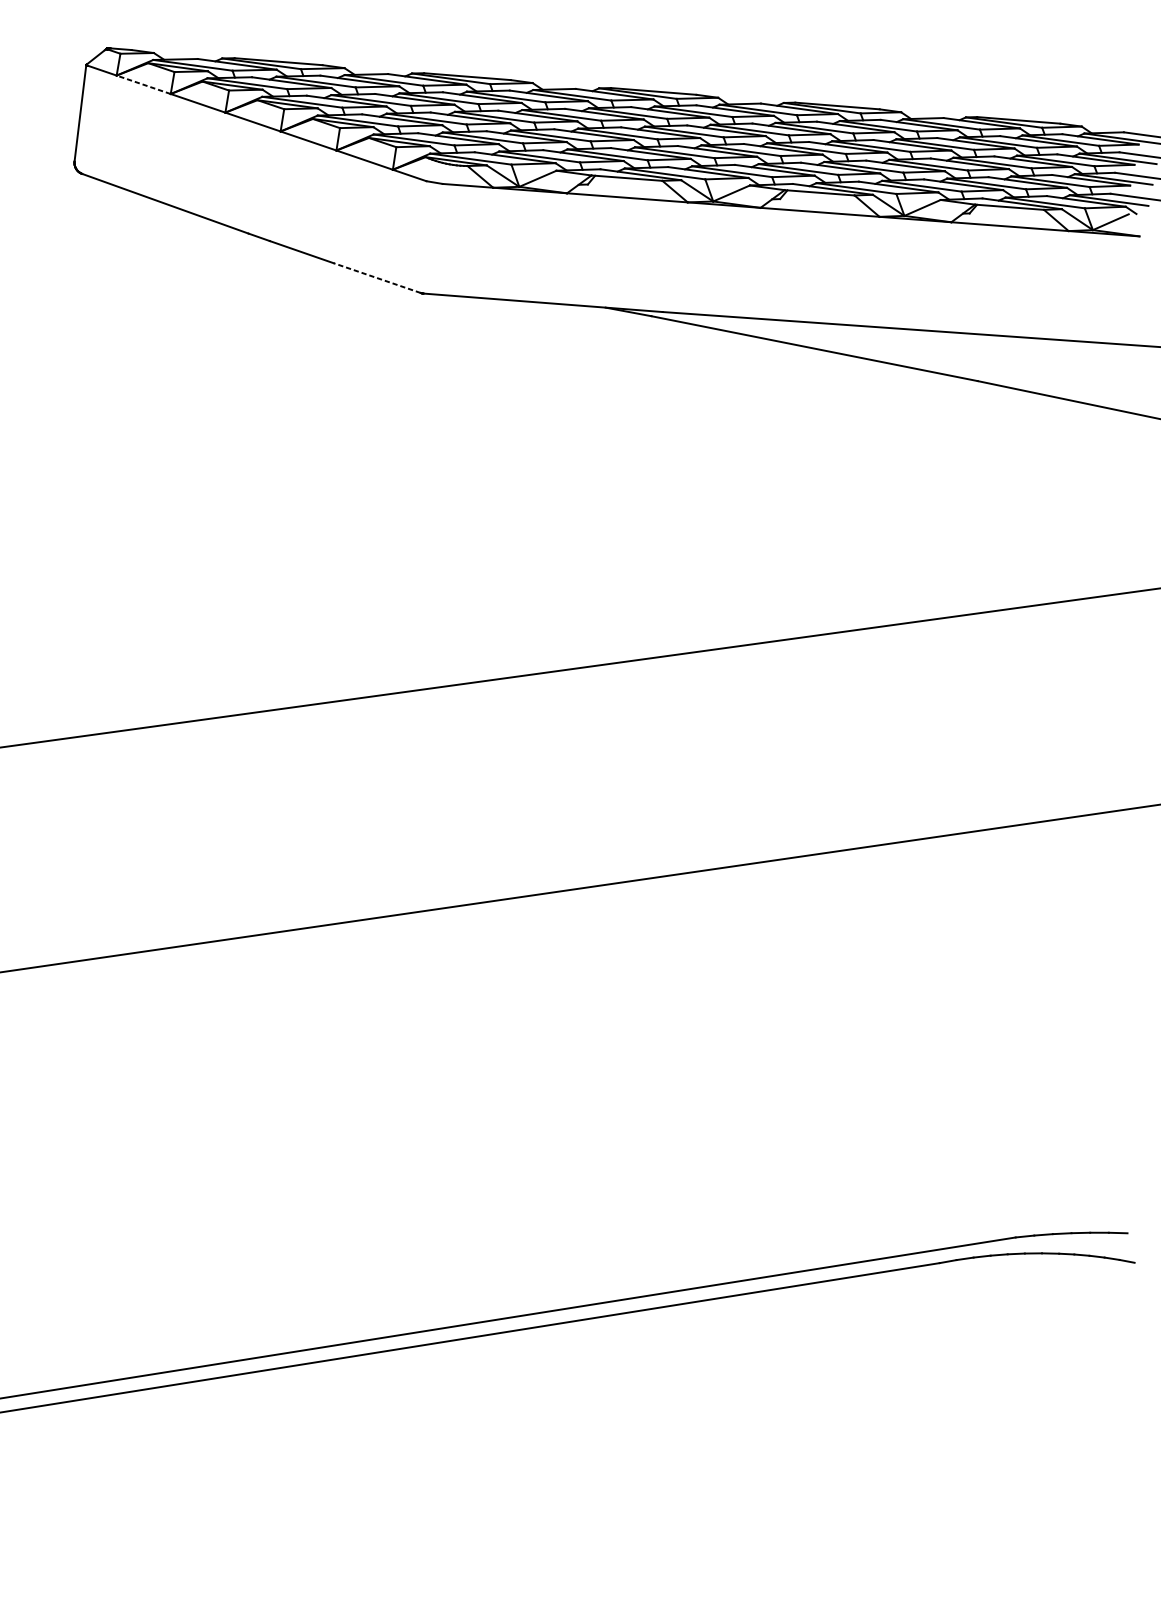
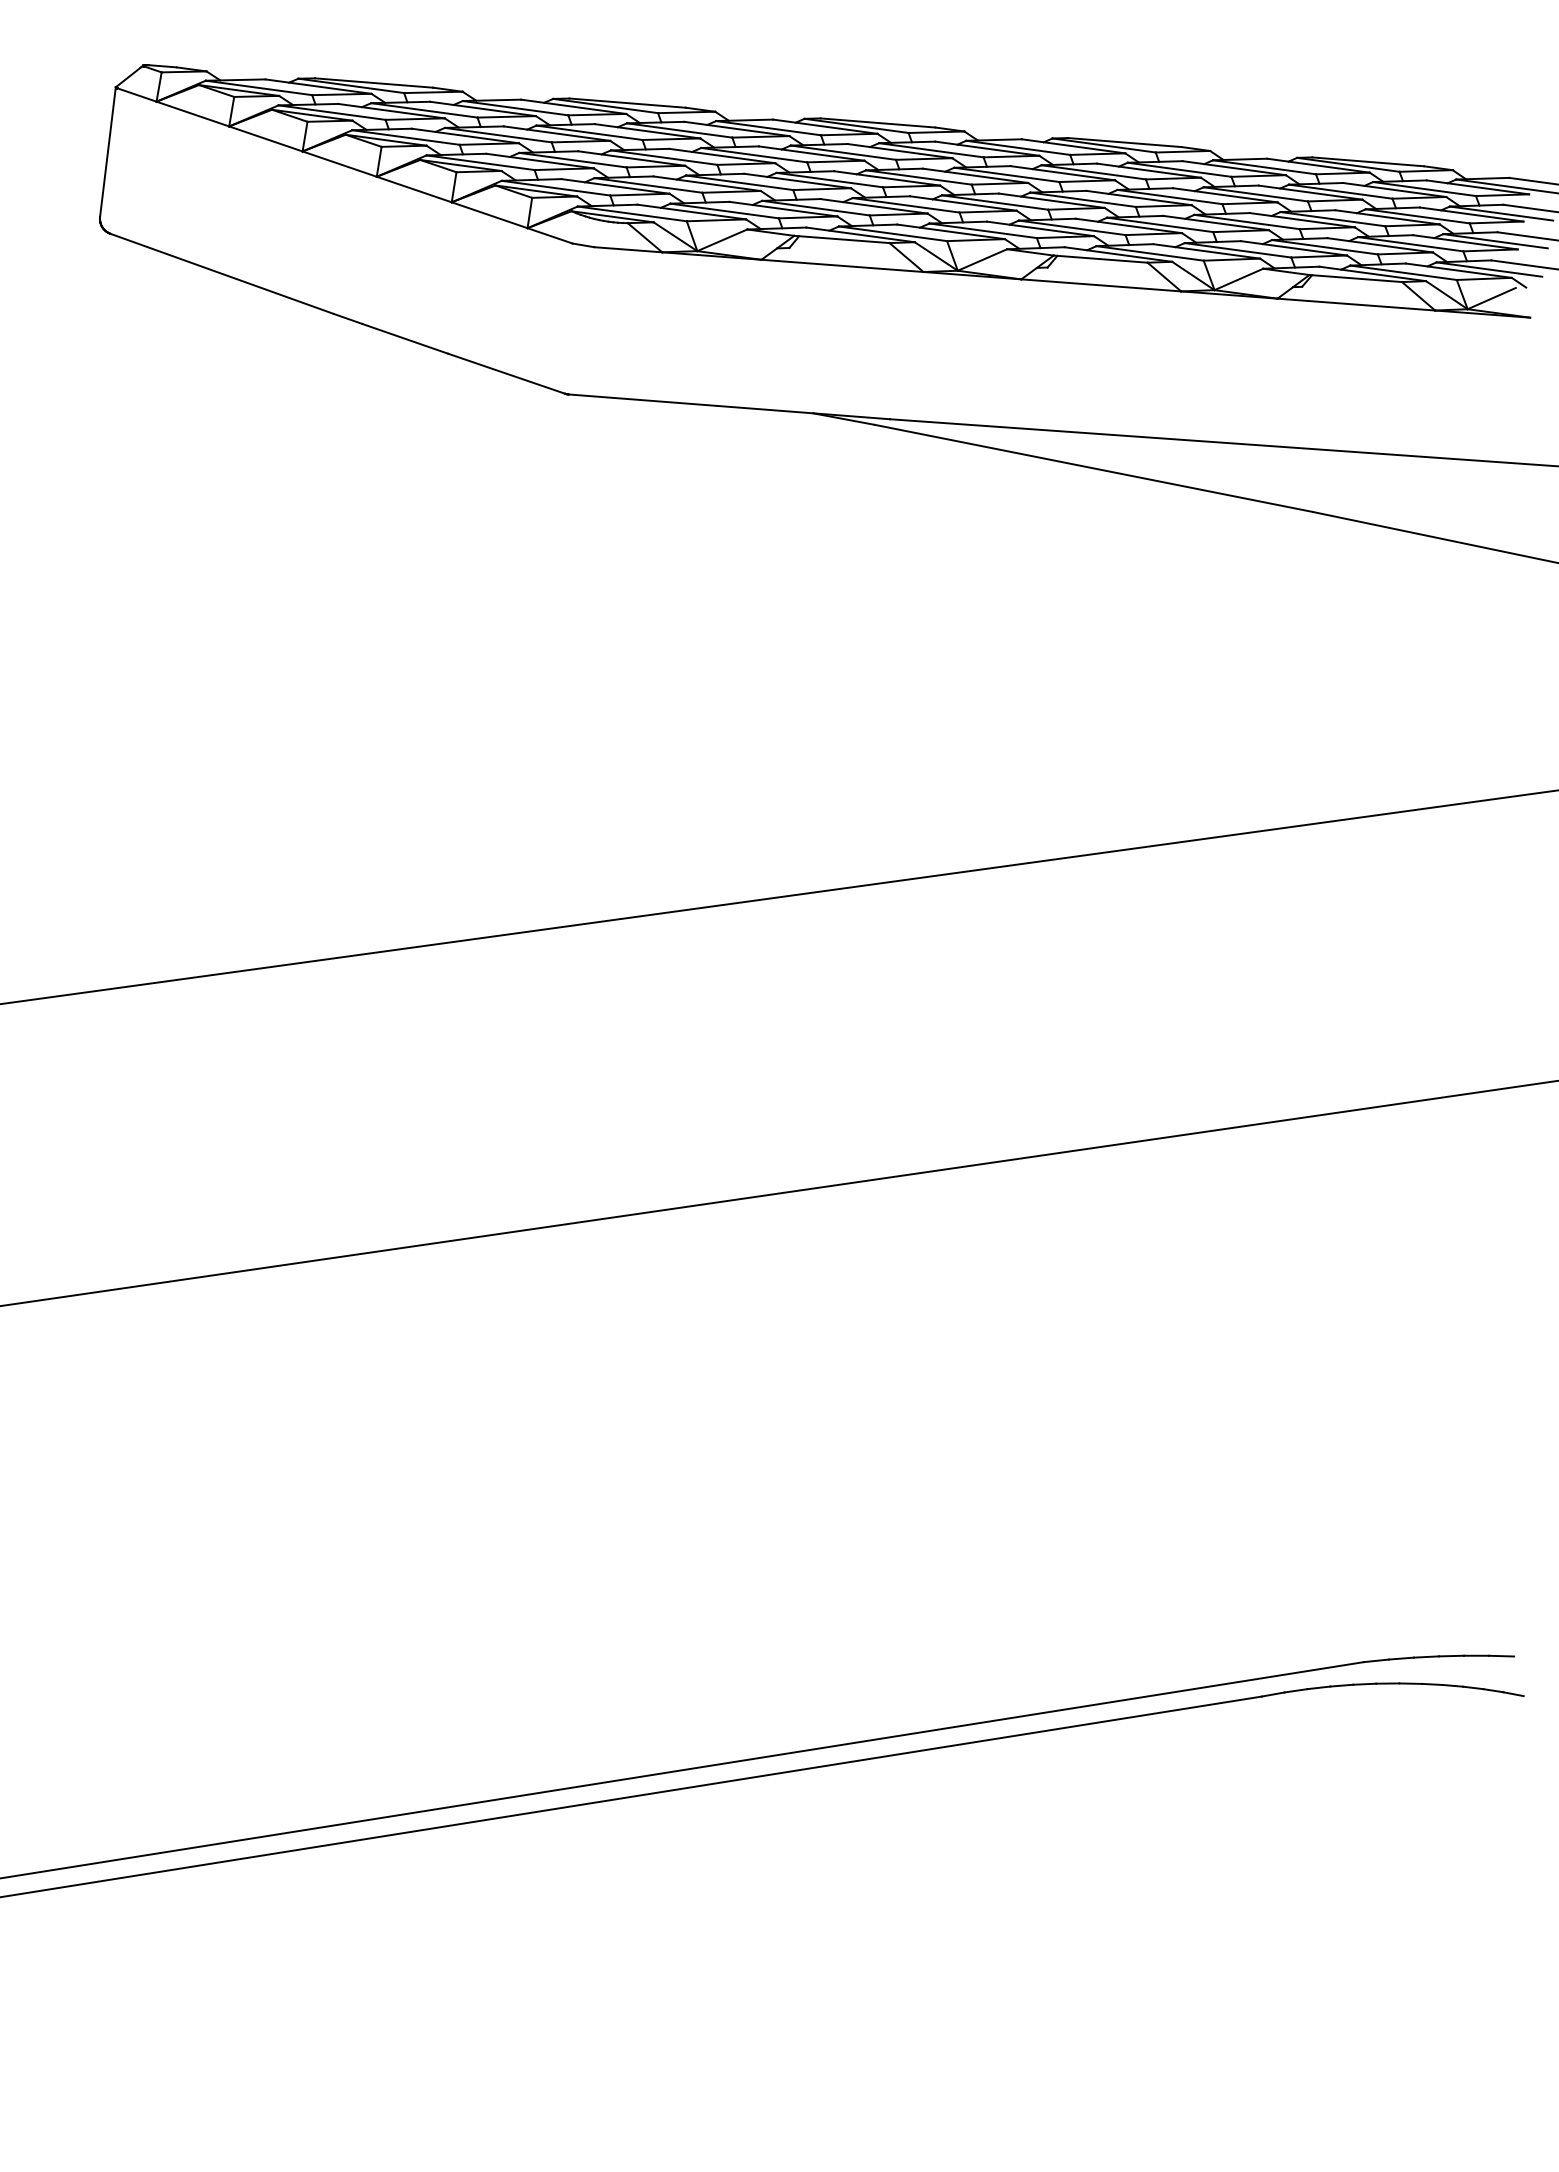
line: (143, 84) -> (192, 113), dashed -> solid
line: (377, 277) -> (506, 373), dashed -> solid

